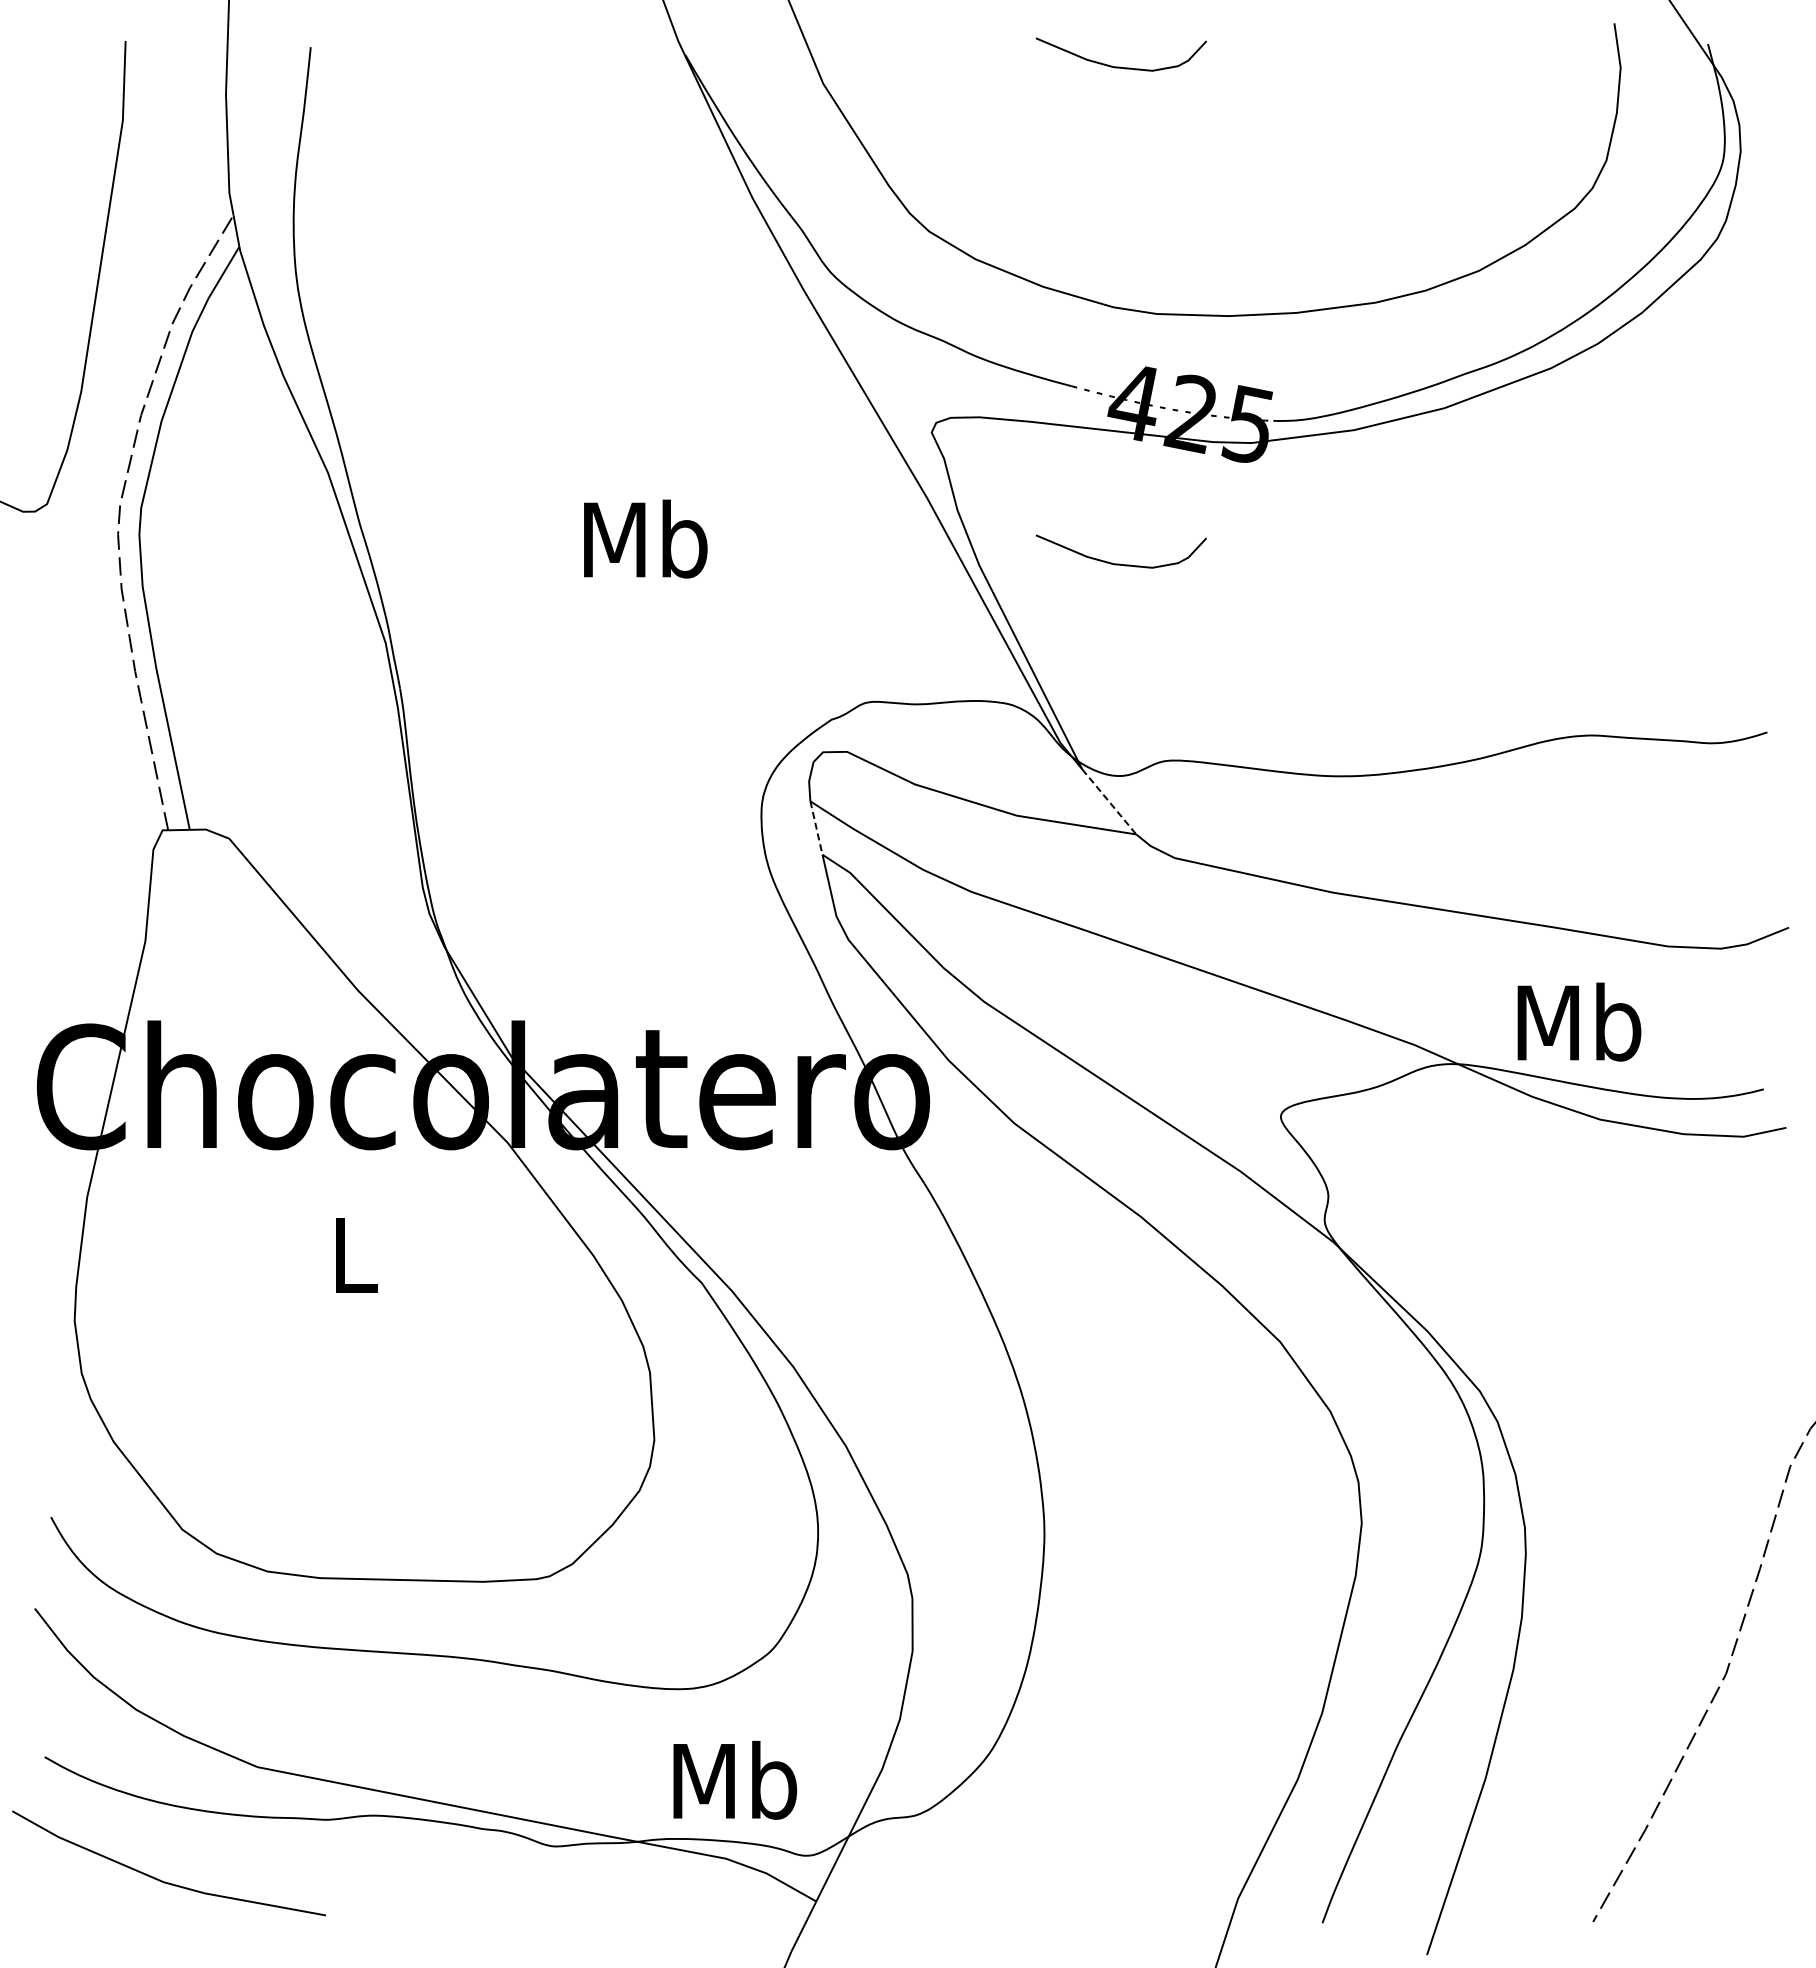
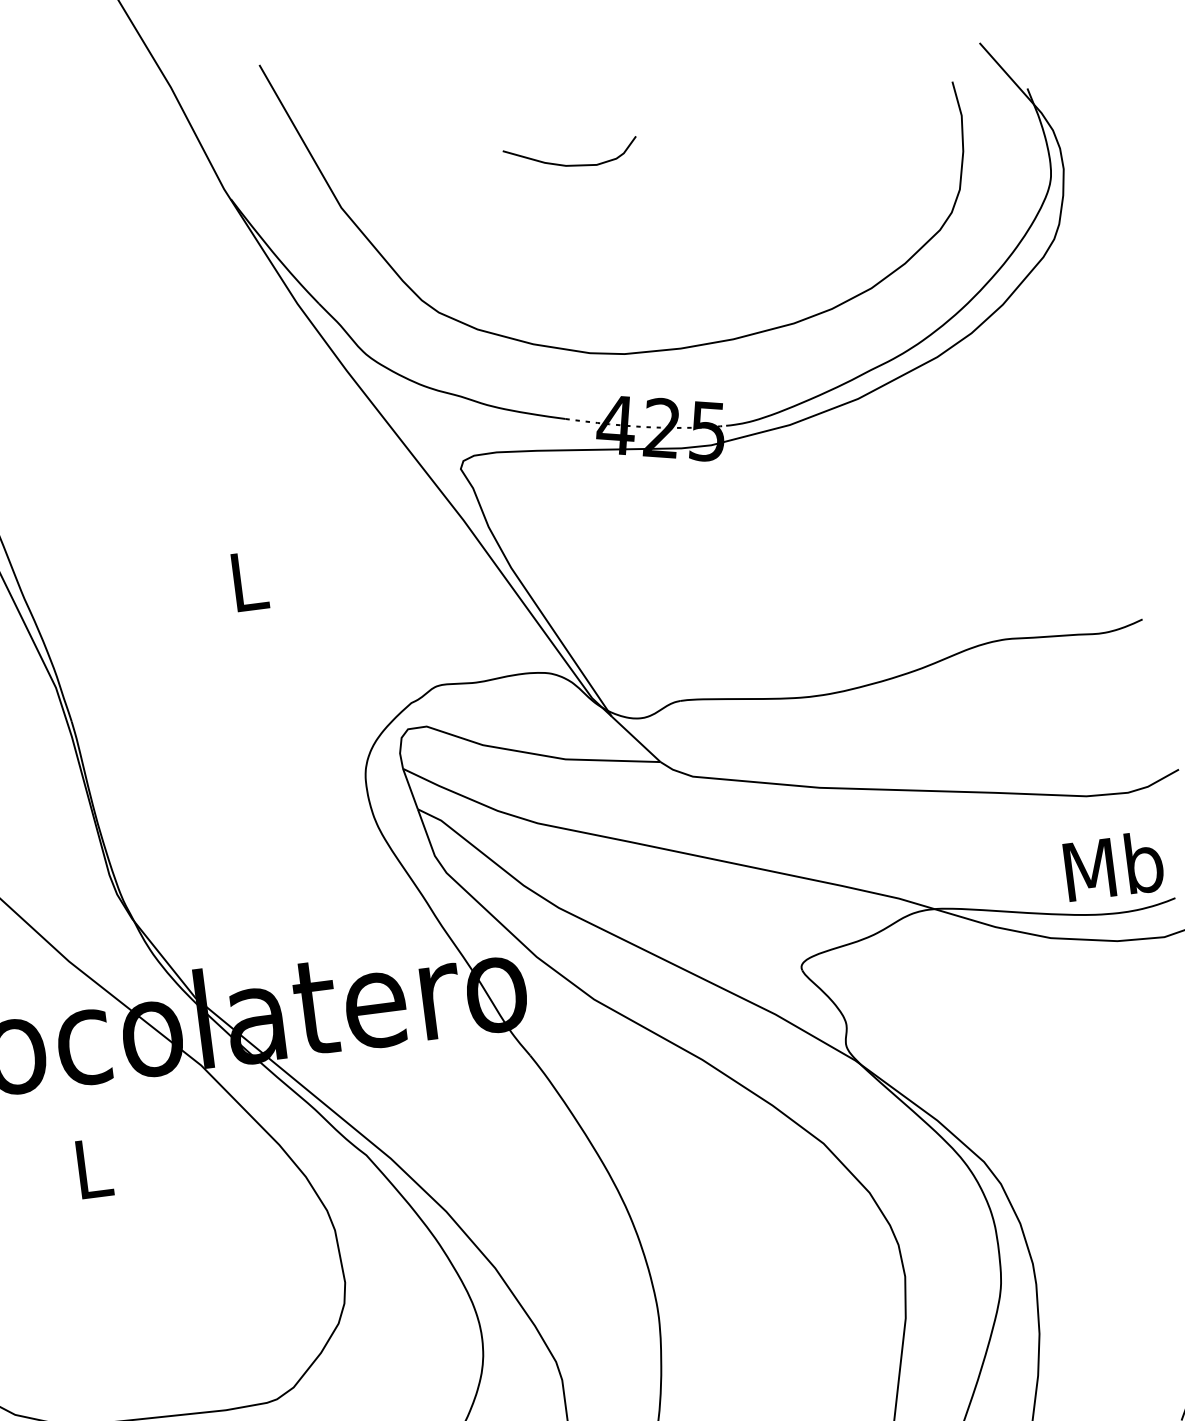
text: (645, 538) -> (248, 580), Mb -> L
curve: (1120, 563) -> (621, 552), removed
line: (1109, 802) -> (636, 739), dashed -> solid
line: (816, 828) -> (410, 789), dashed -> solid
text: (1579, 1021) -> (1113, 865), moved

